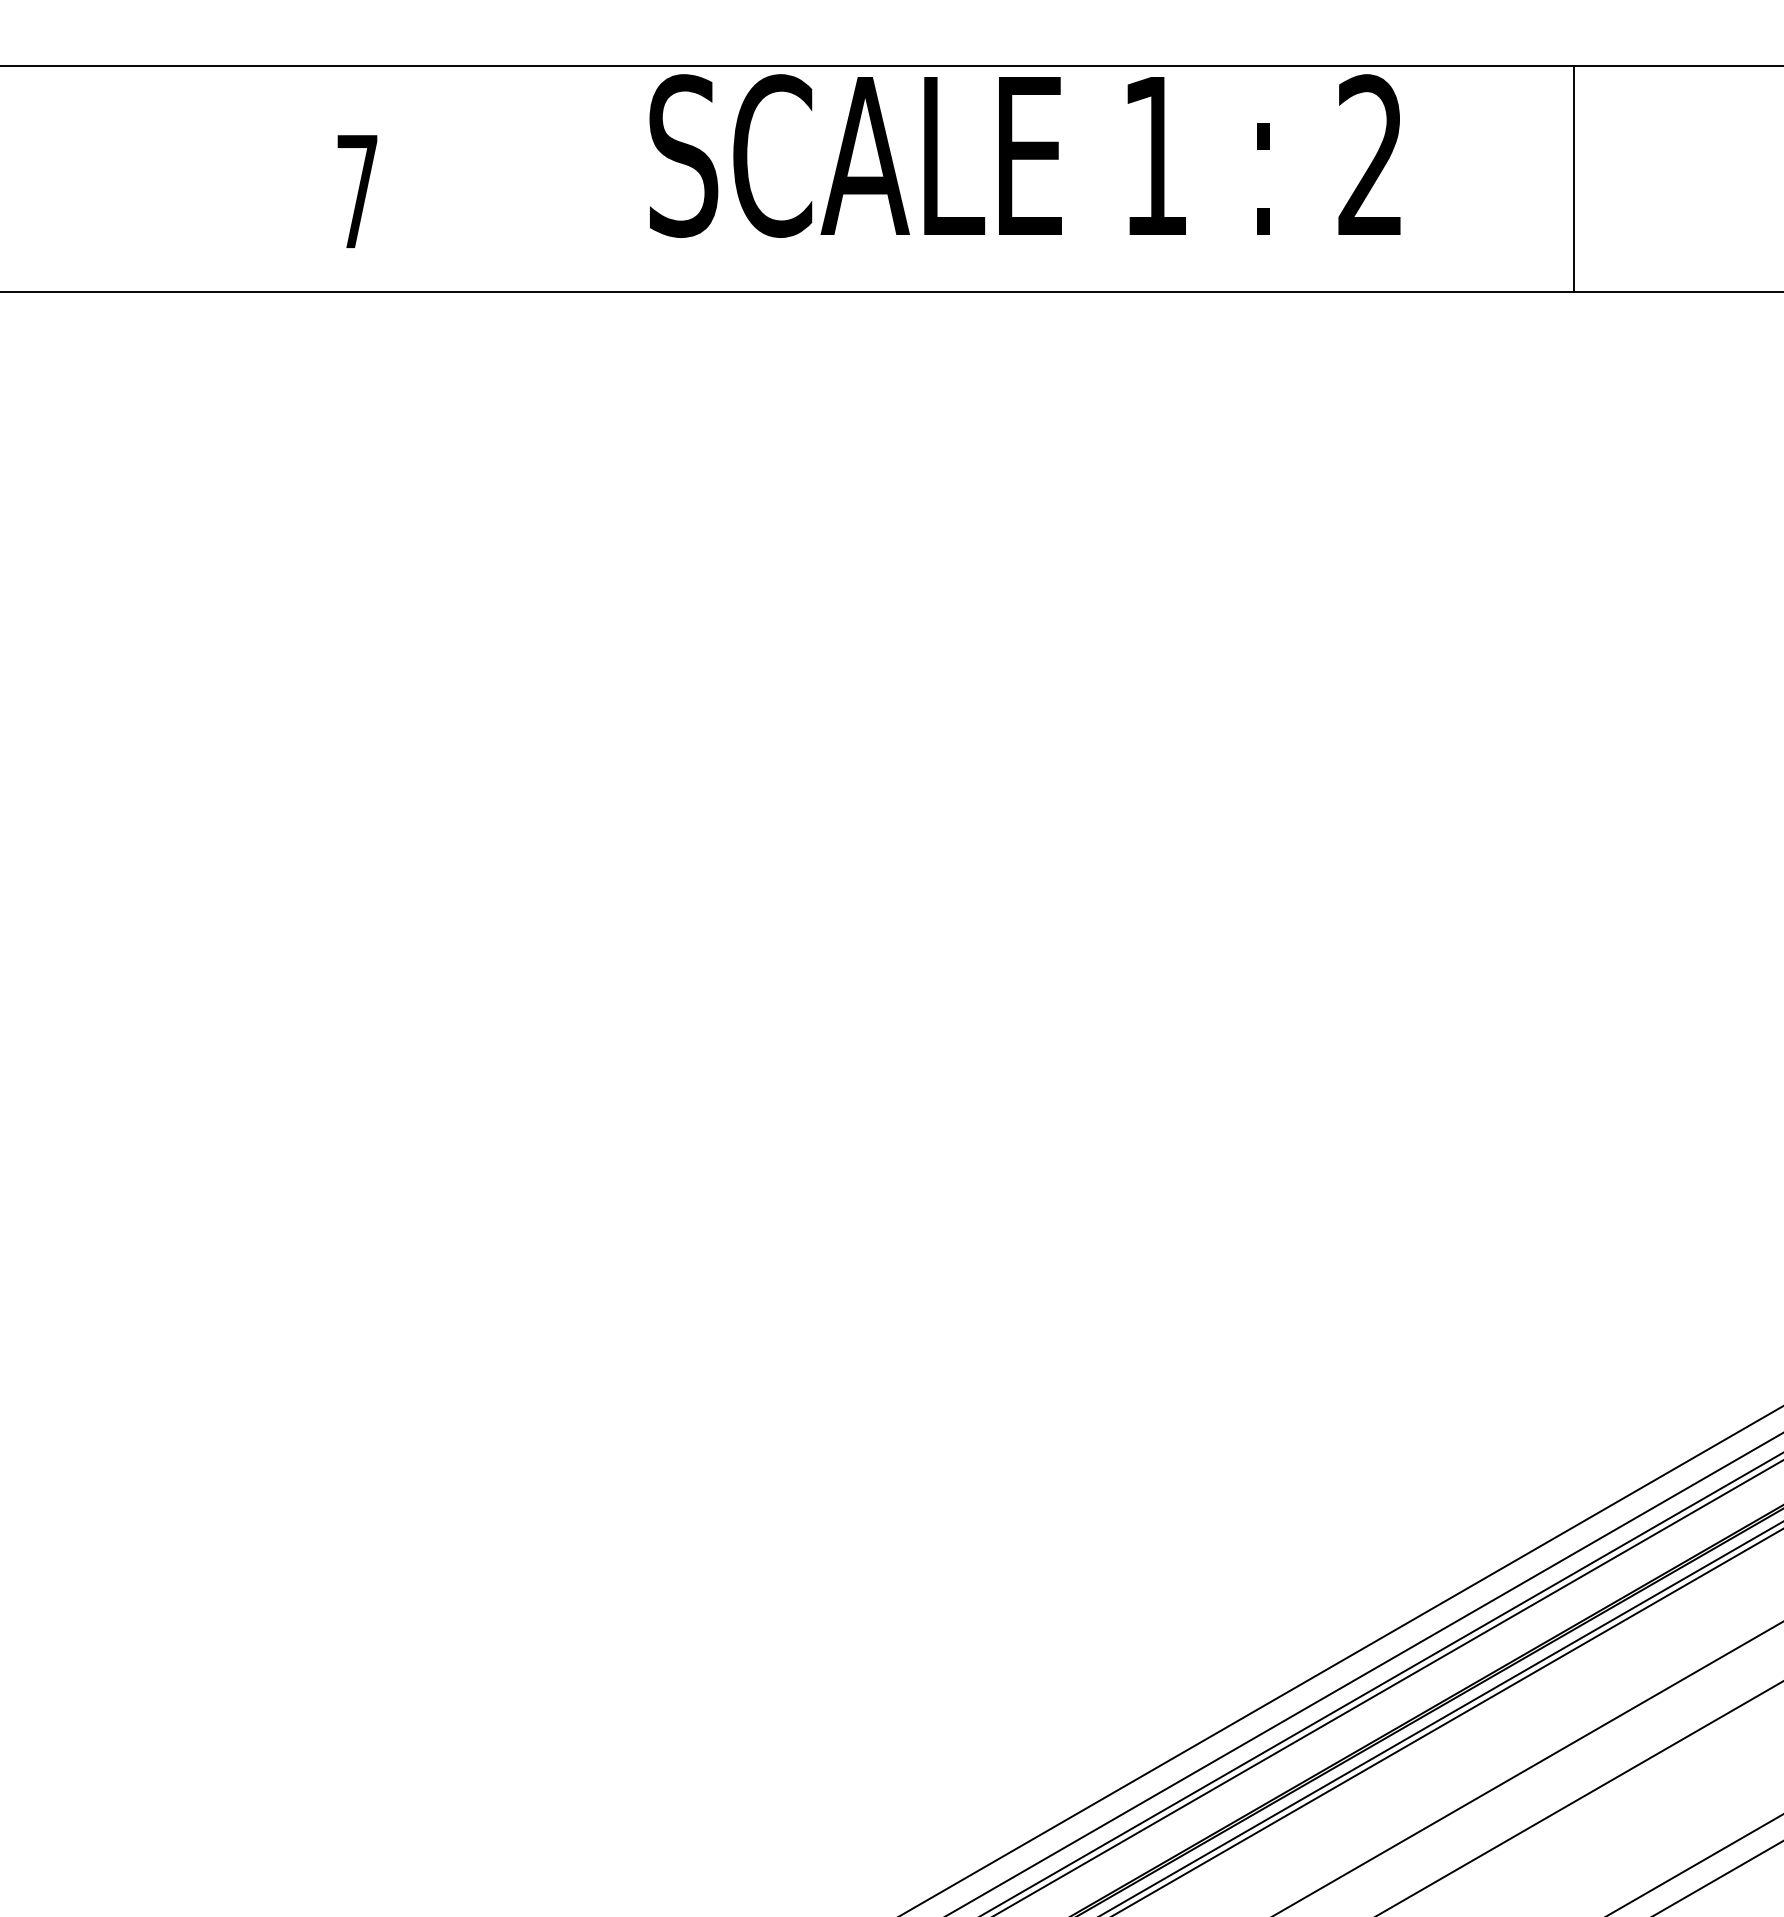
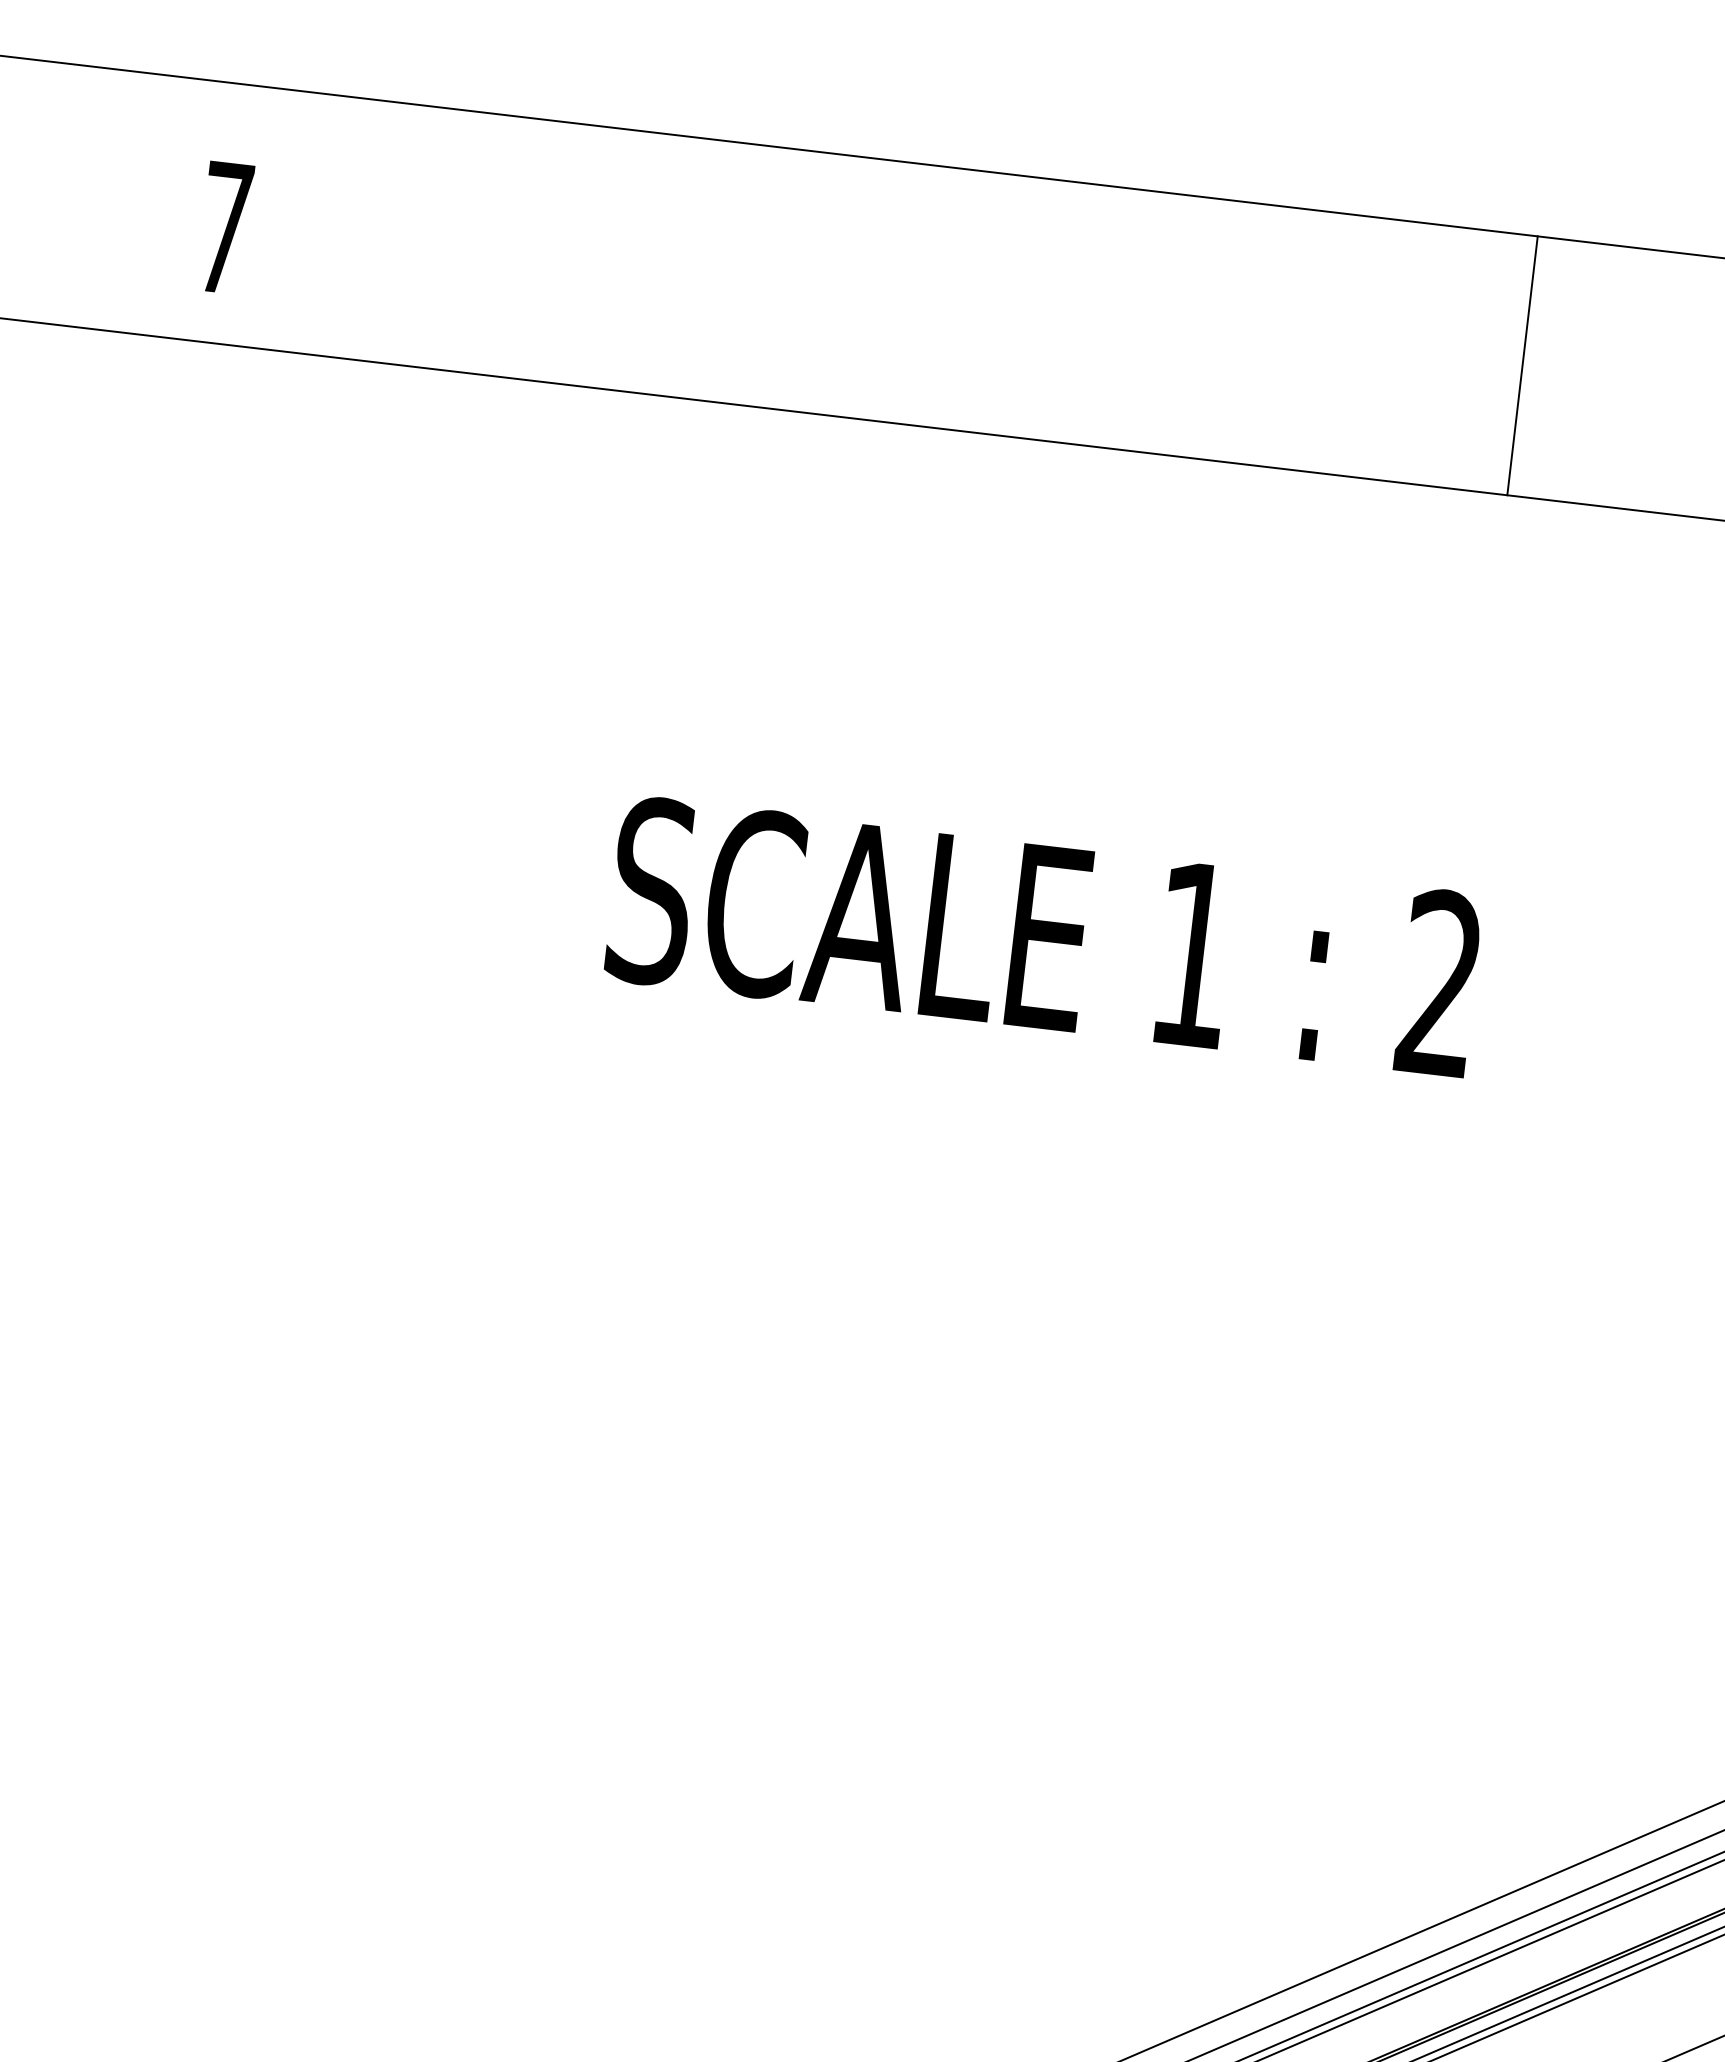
text: (1024, 155) -> (1043, 936), moved
line: (1574, 179) -> (1522, 366), moved

